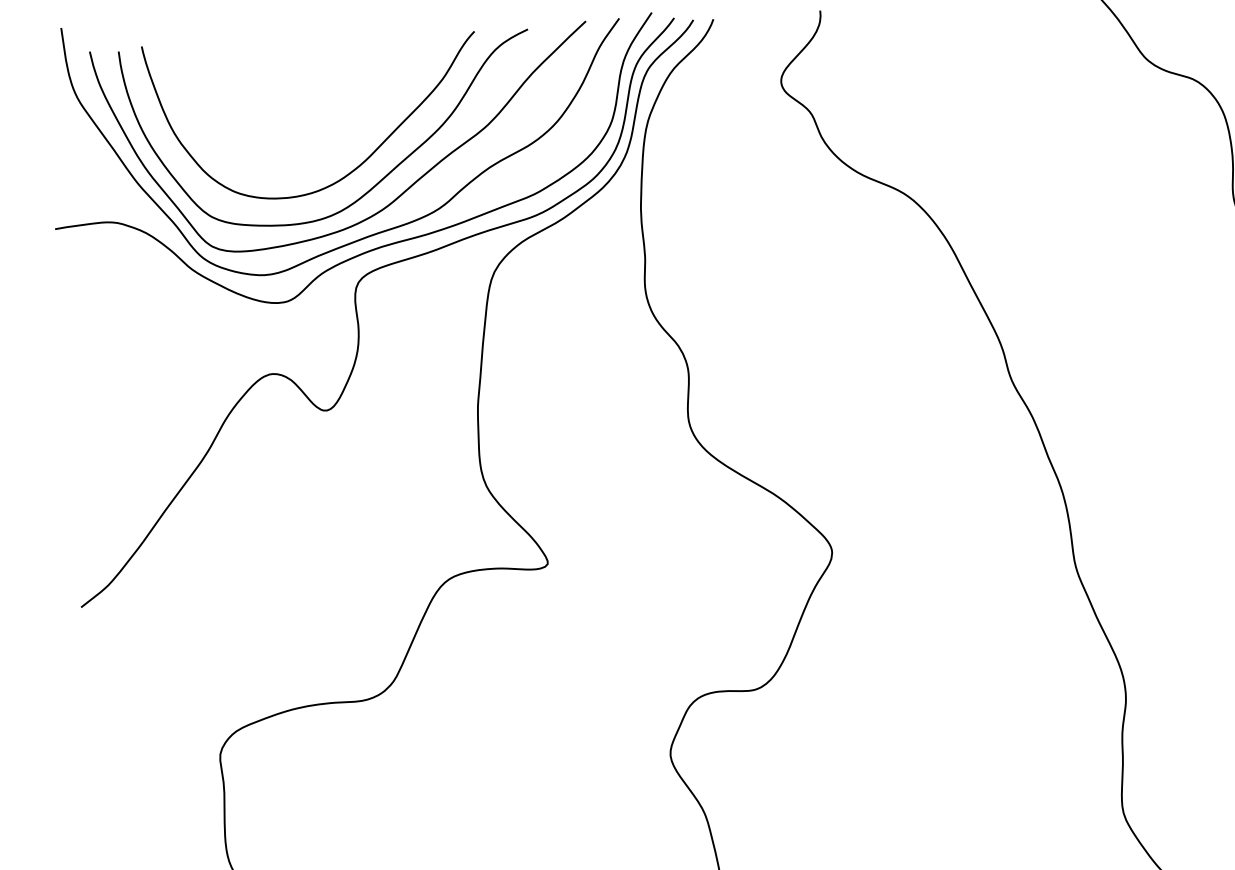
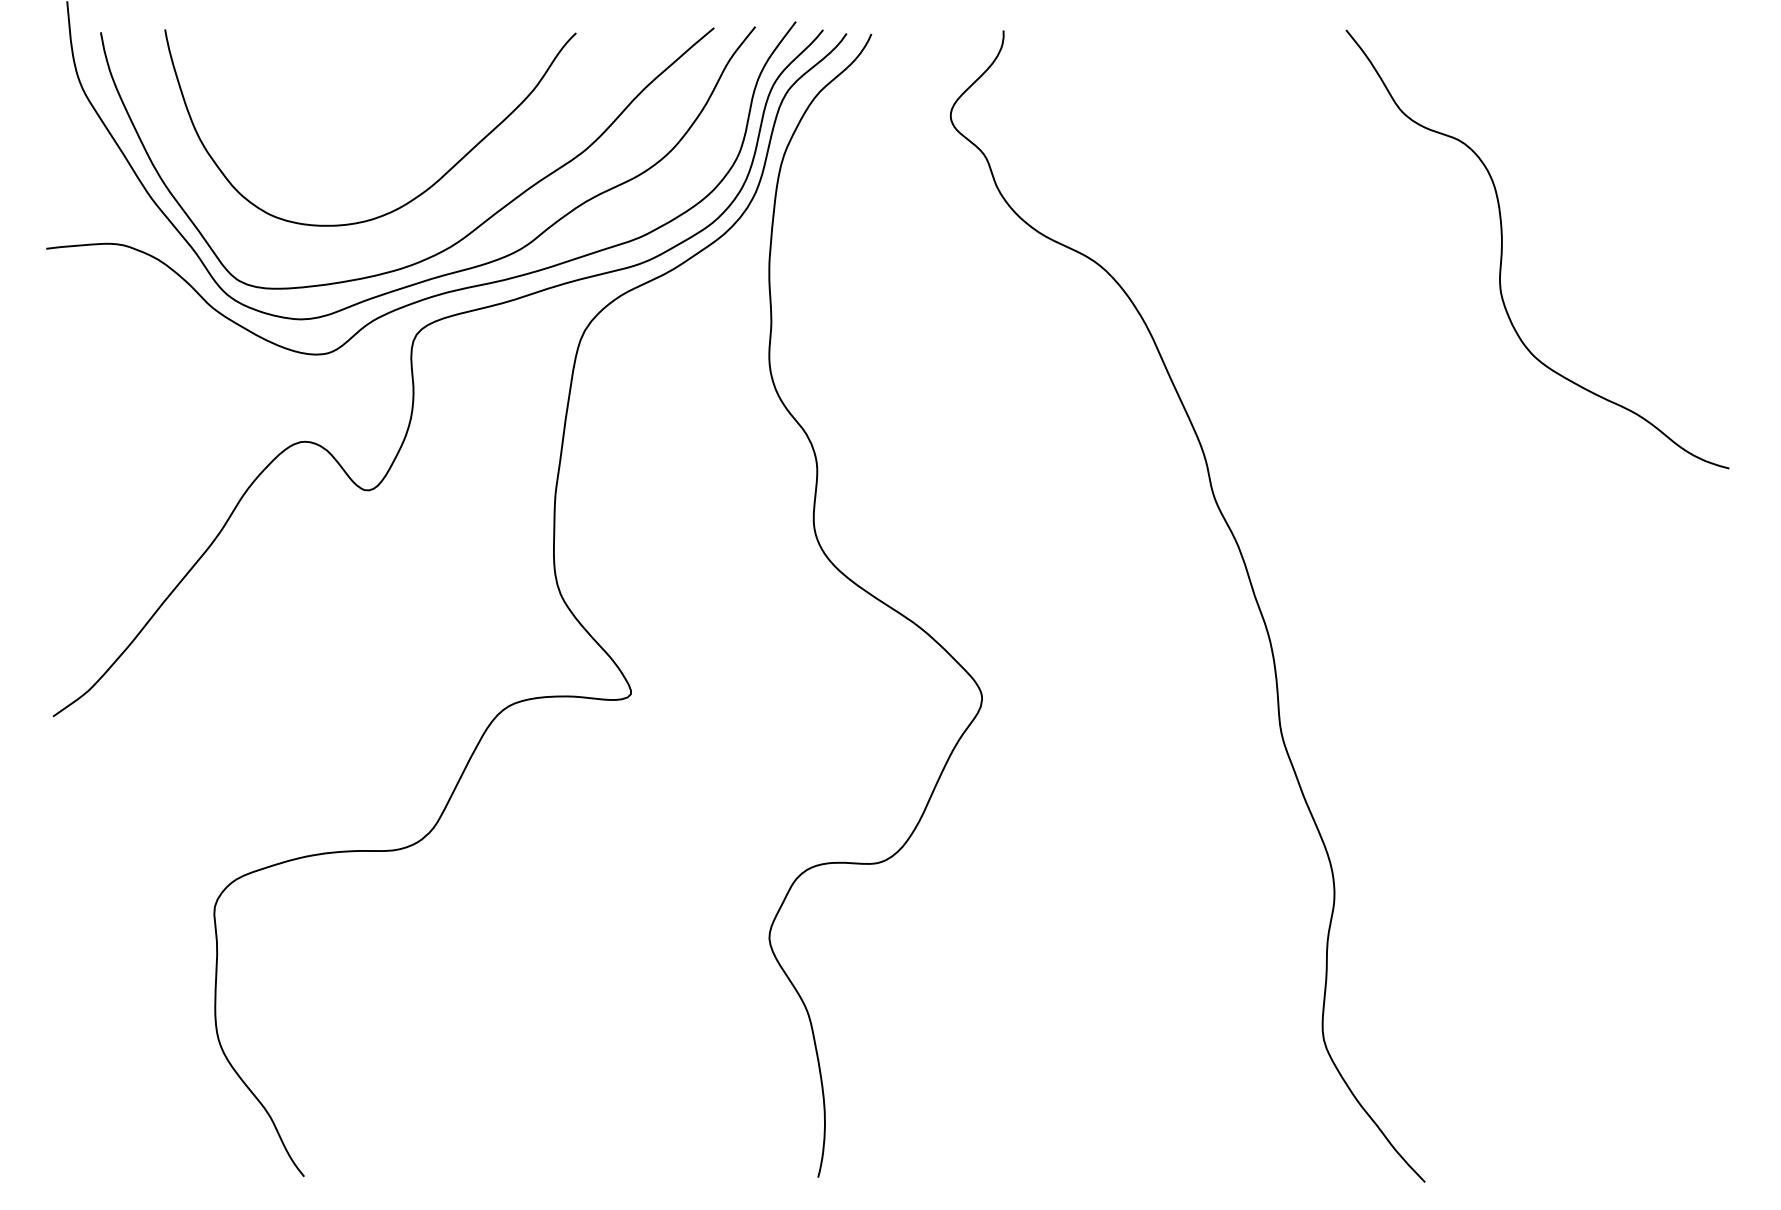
curve: (375, 184) -> (444, 214), removed

